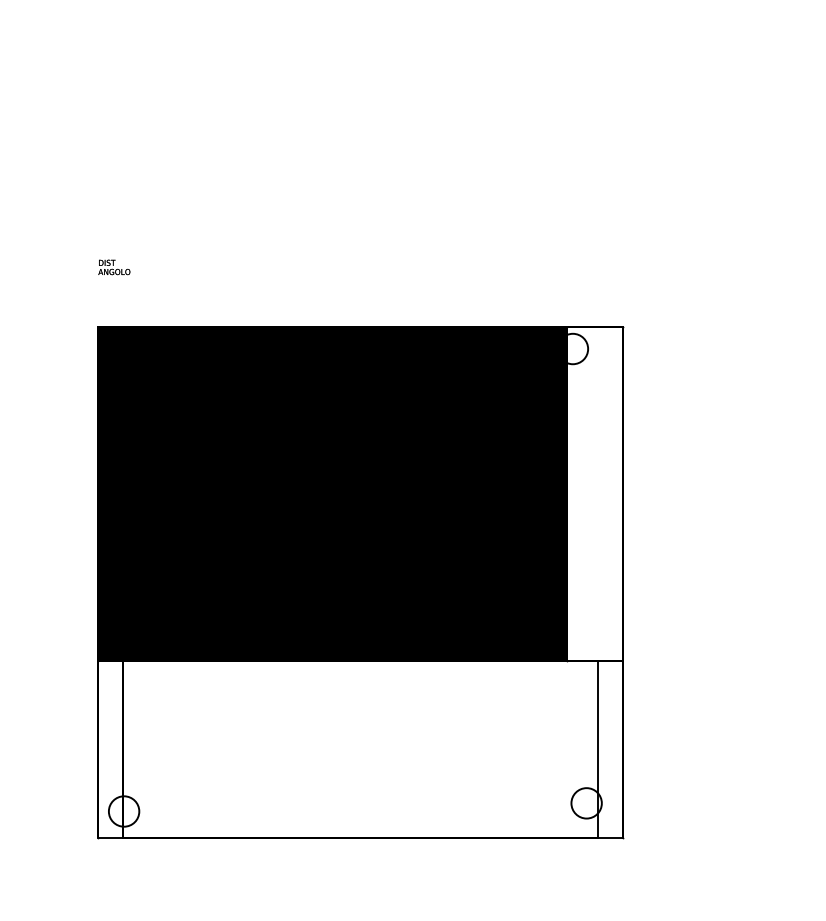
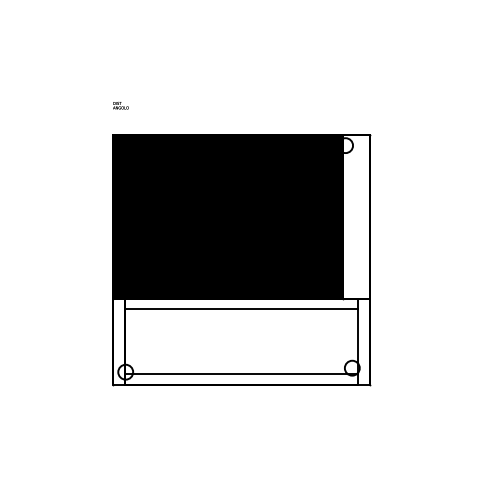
line: (360, 683) -> (241, 309), added
line: (360, 816) -> (241, 374), added

